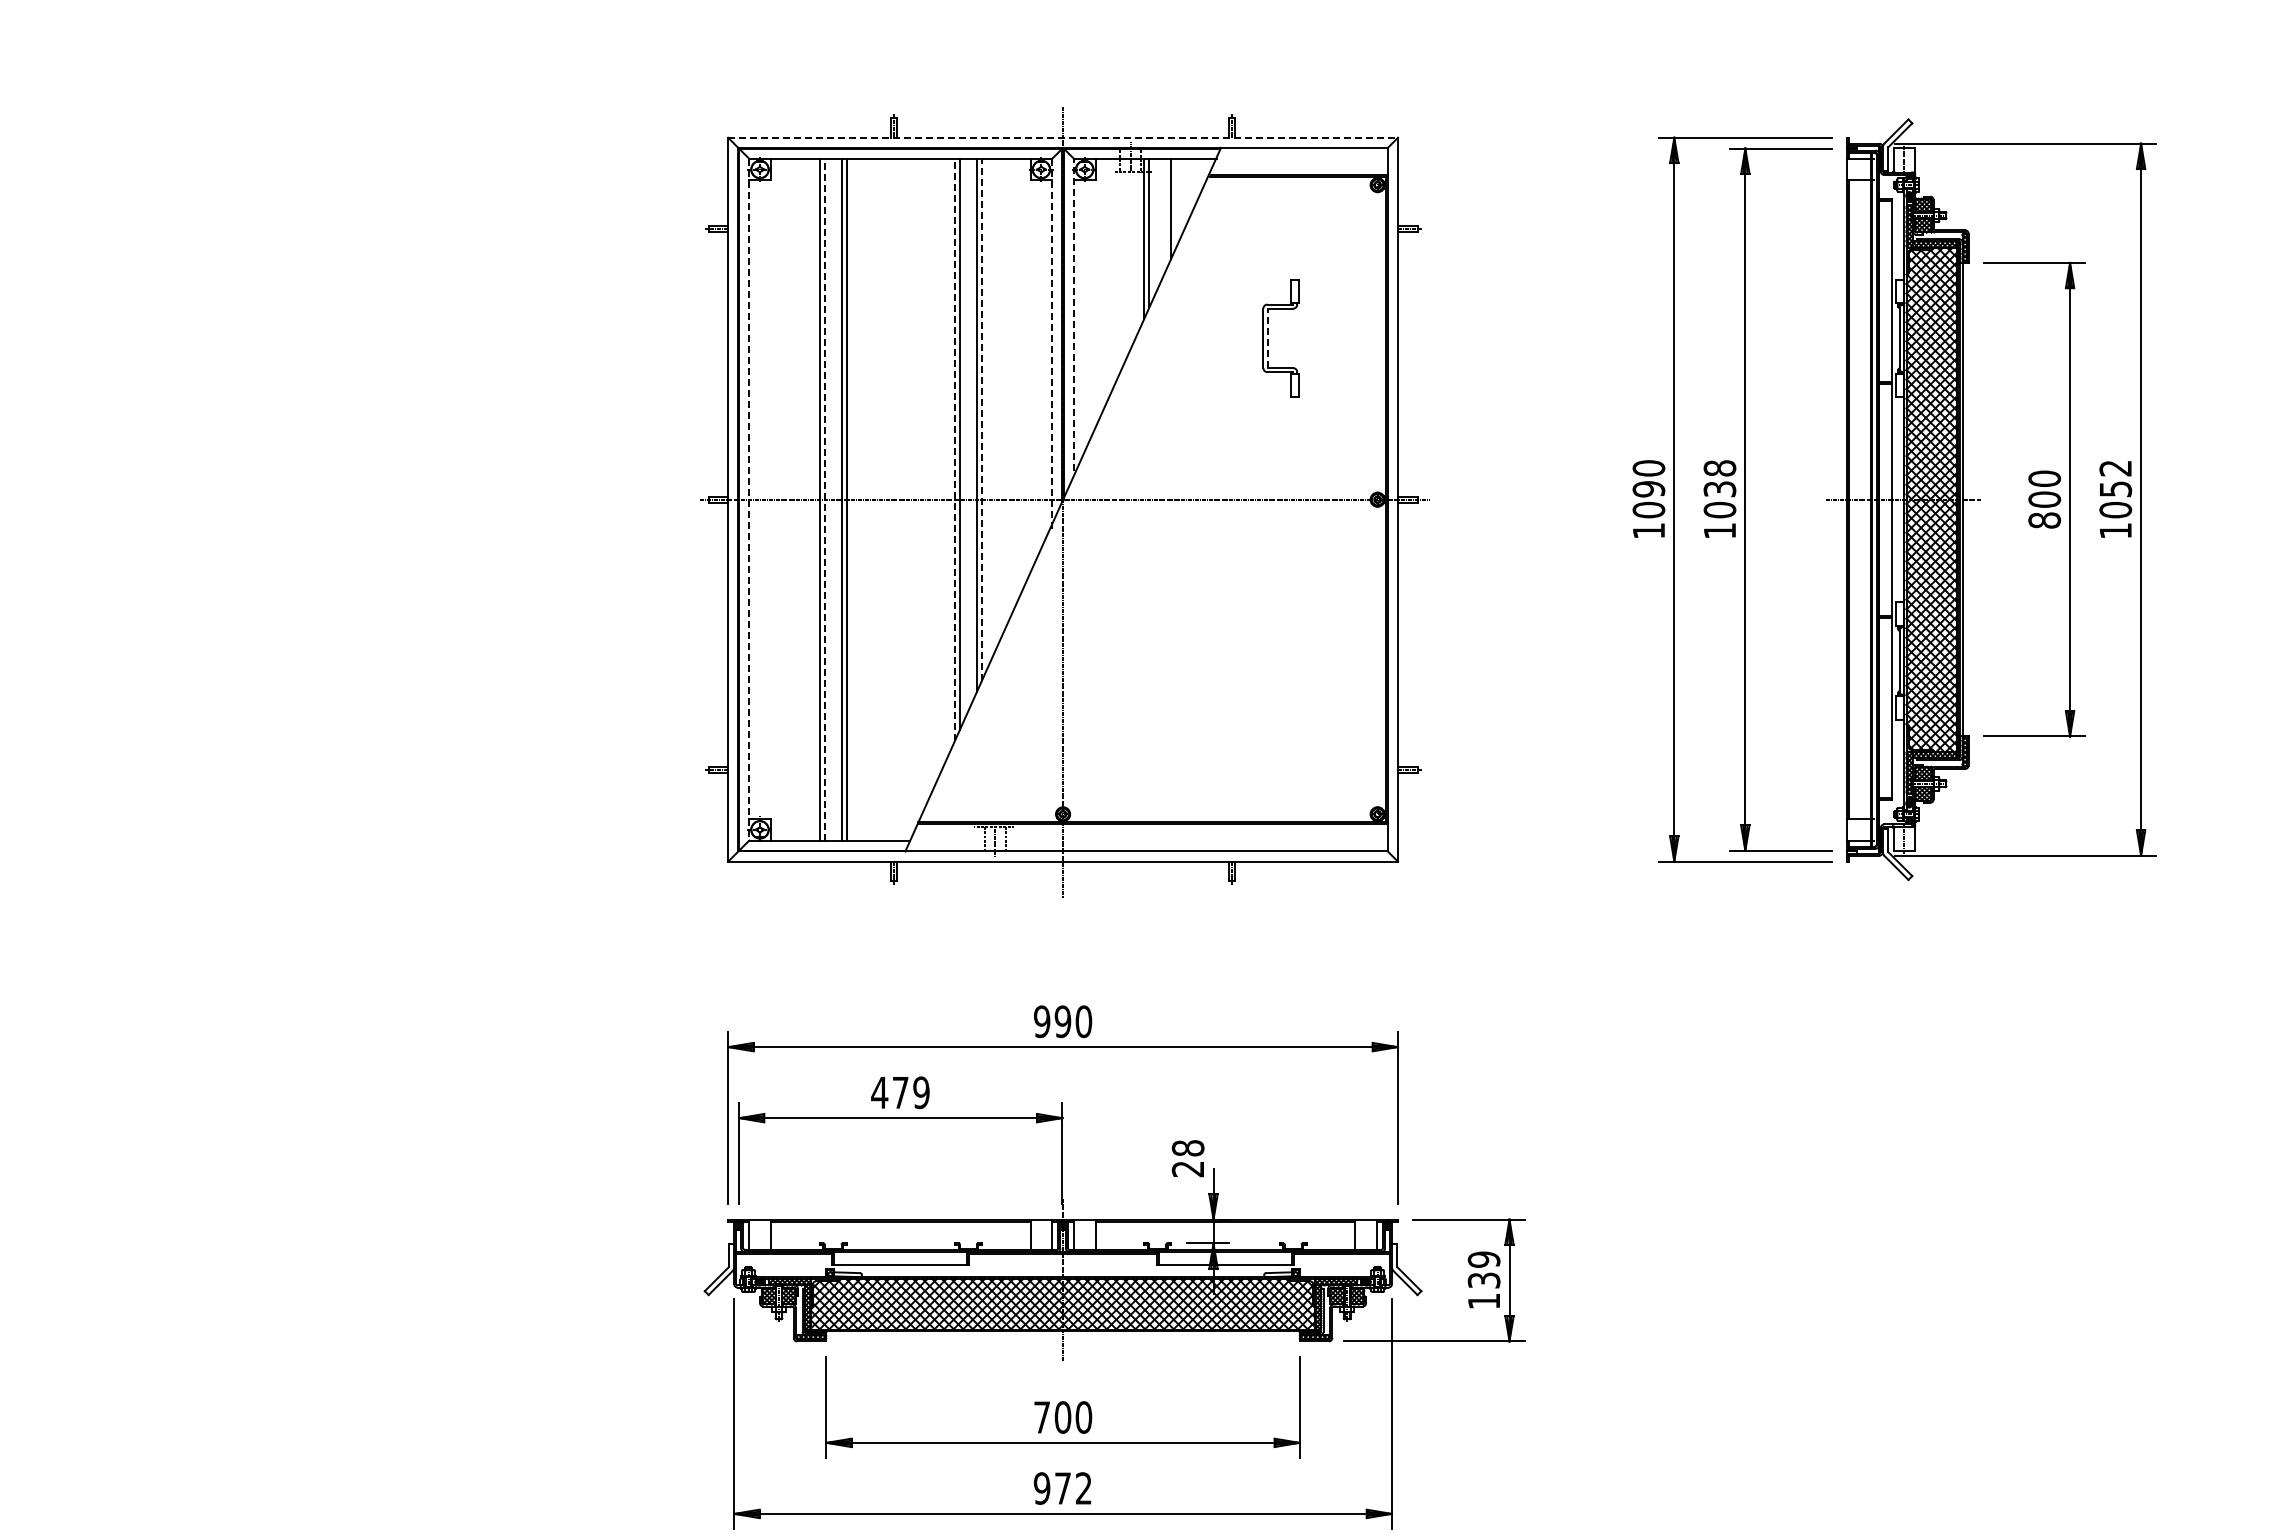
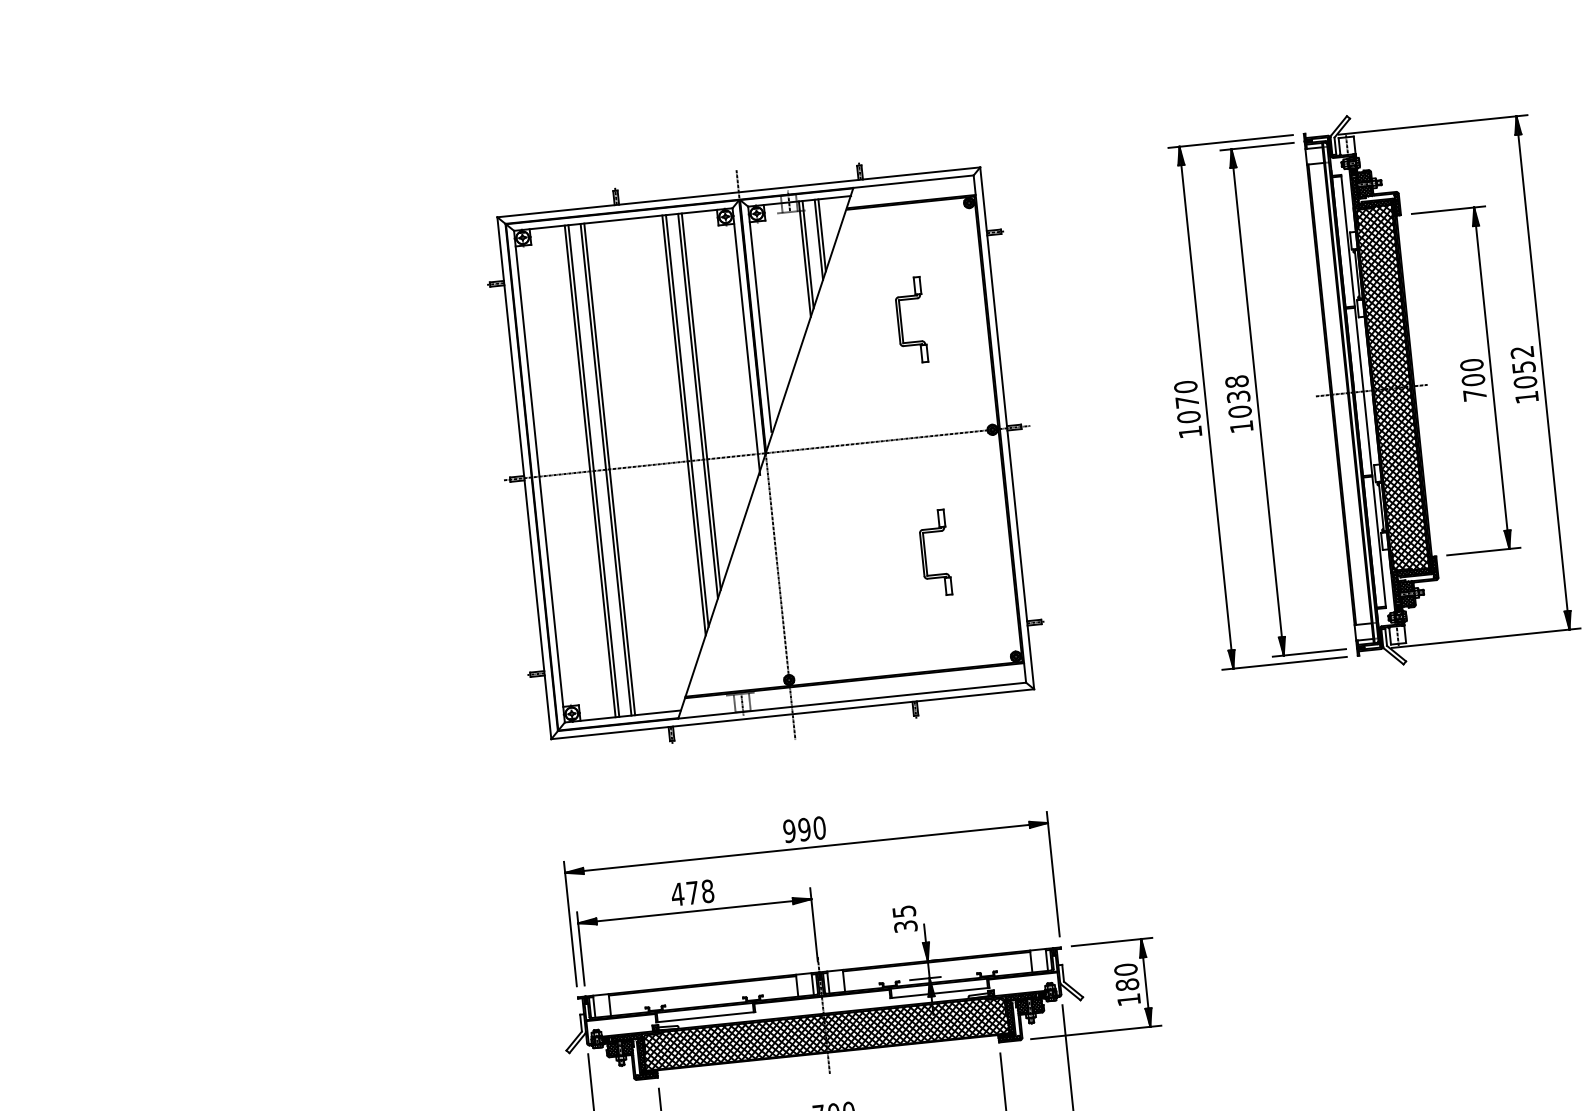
line: (1063, 137) -> (739, 192), dashed -> solid
line: (1166, 213) -> (819, 239), added
line: (1073, 314) -> (759, 318), dashed -> solid
line: (1267, 338) -> (901, 321), dashed -> solid
line: (1052, 343) -> (746, 341), dashed -> solid
line: (981, 419) -> (700, 401), dashed -> solid
line: (954, 449) -> (683, 425), dashed -> solid
text: (1648, 489) -> (1187, 402), 1090 -> 1070
line: (749, 499) -> (539, 476), dashed -> solid
line: (824, 499) -> (593, 470), dashed -> solid
text: (2044, 520) -> (1474, 395), 800 -> 700
part: (1268, 660) -> (925, 553), added
text: (921, 1092) -> (707, 891), 479 -> 478
text: (1187, 1158) -> (904, 918), 28 -> 35
text: (1483, 1269) -> (1126, 976), 139 -> 180

